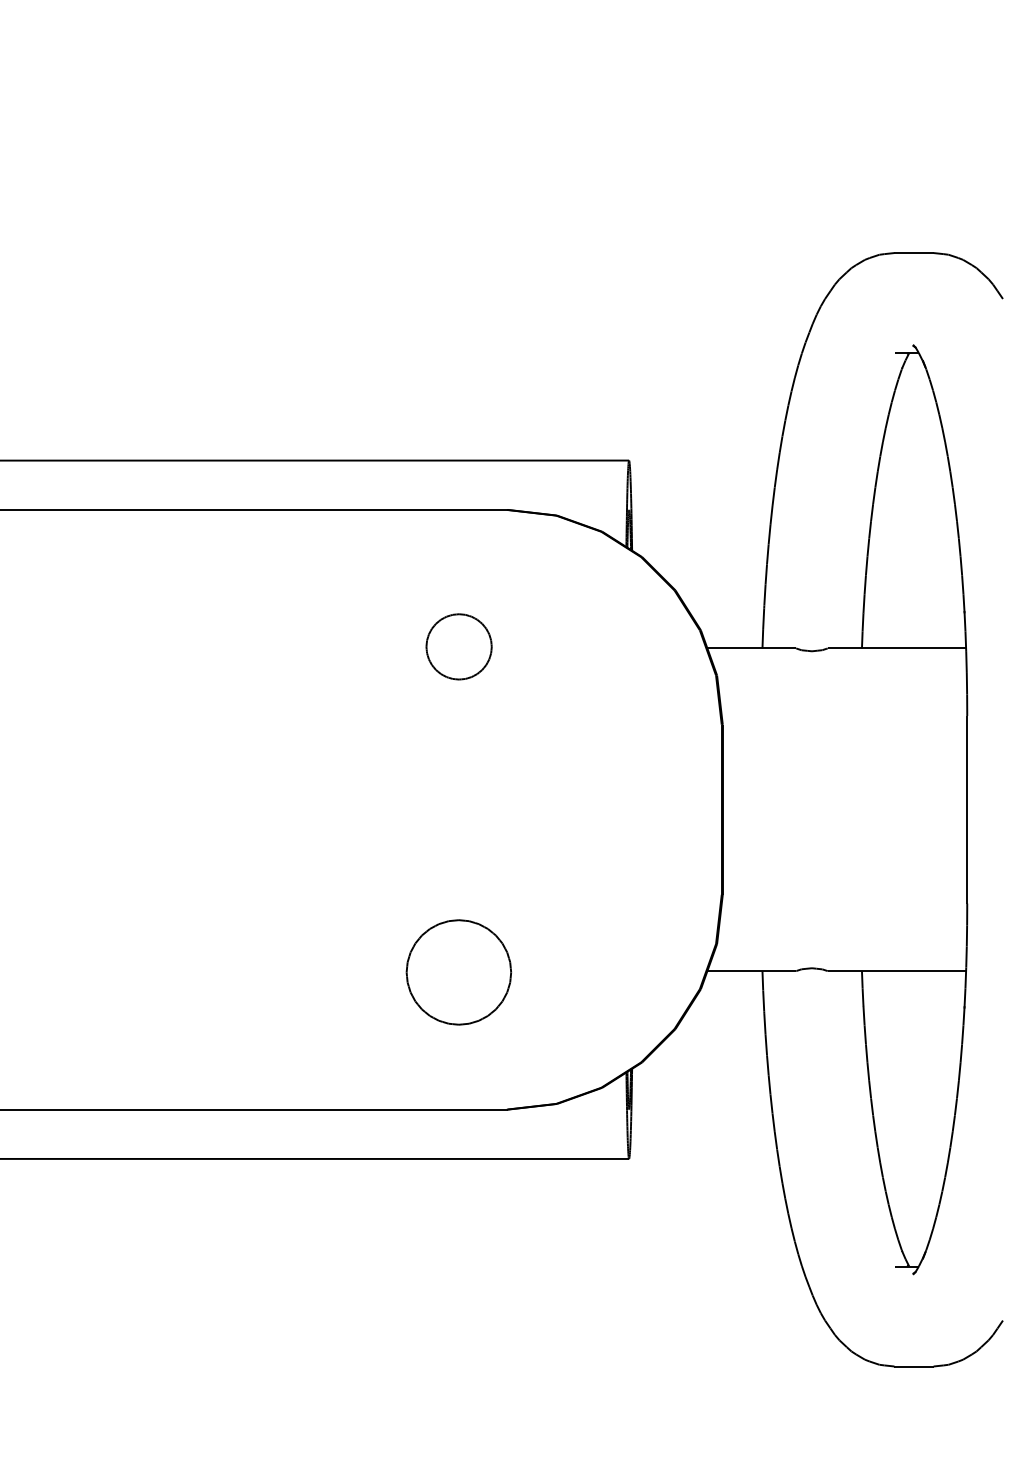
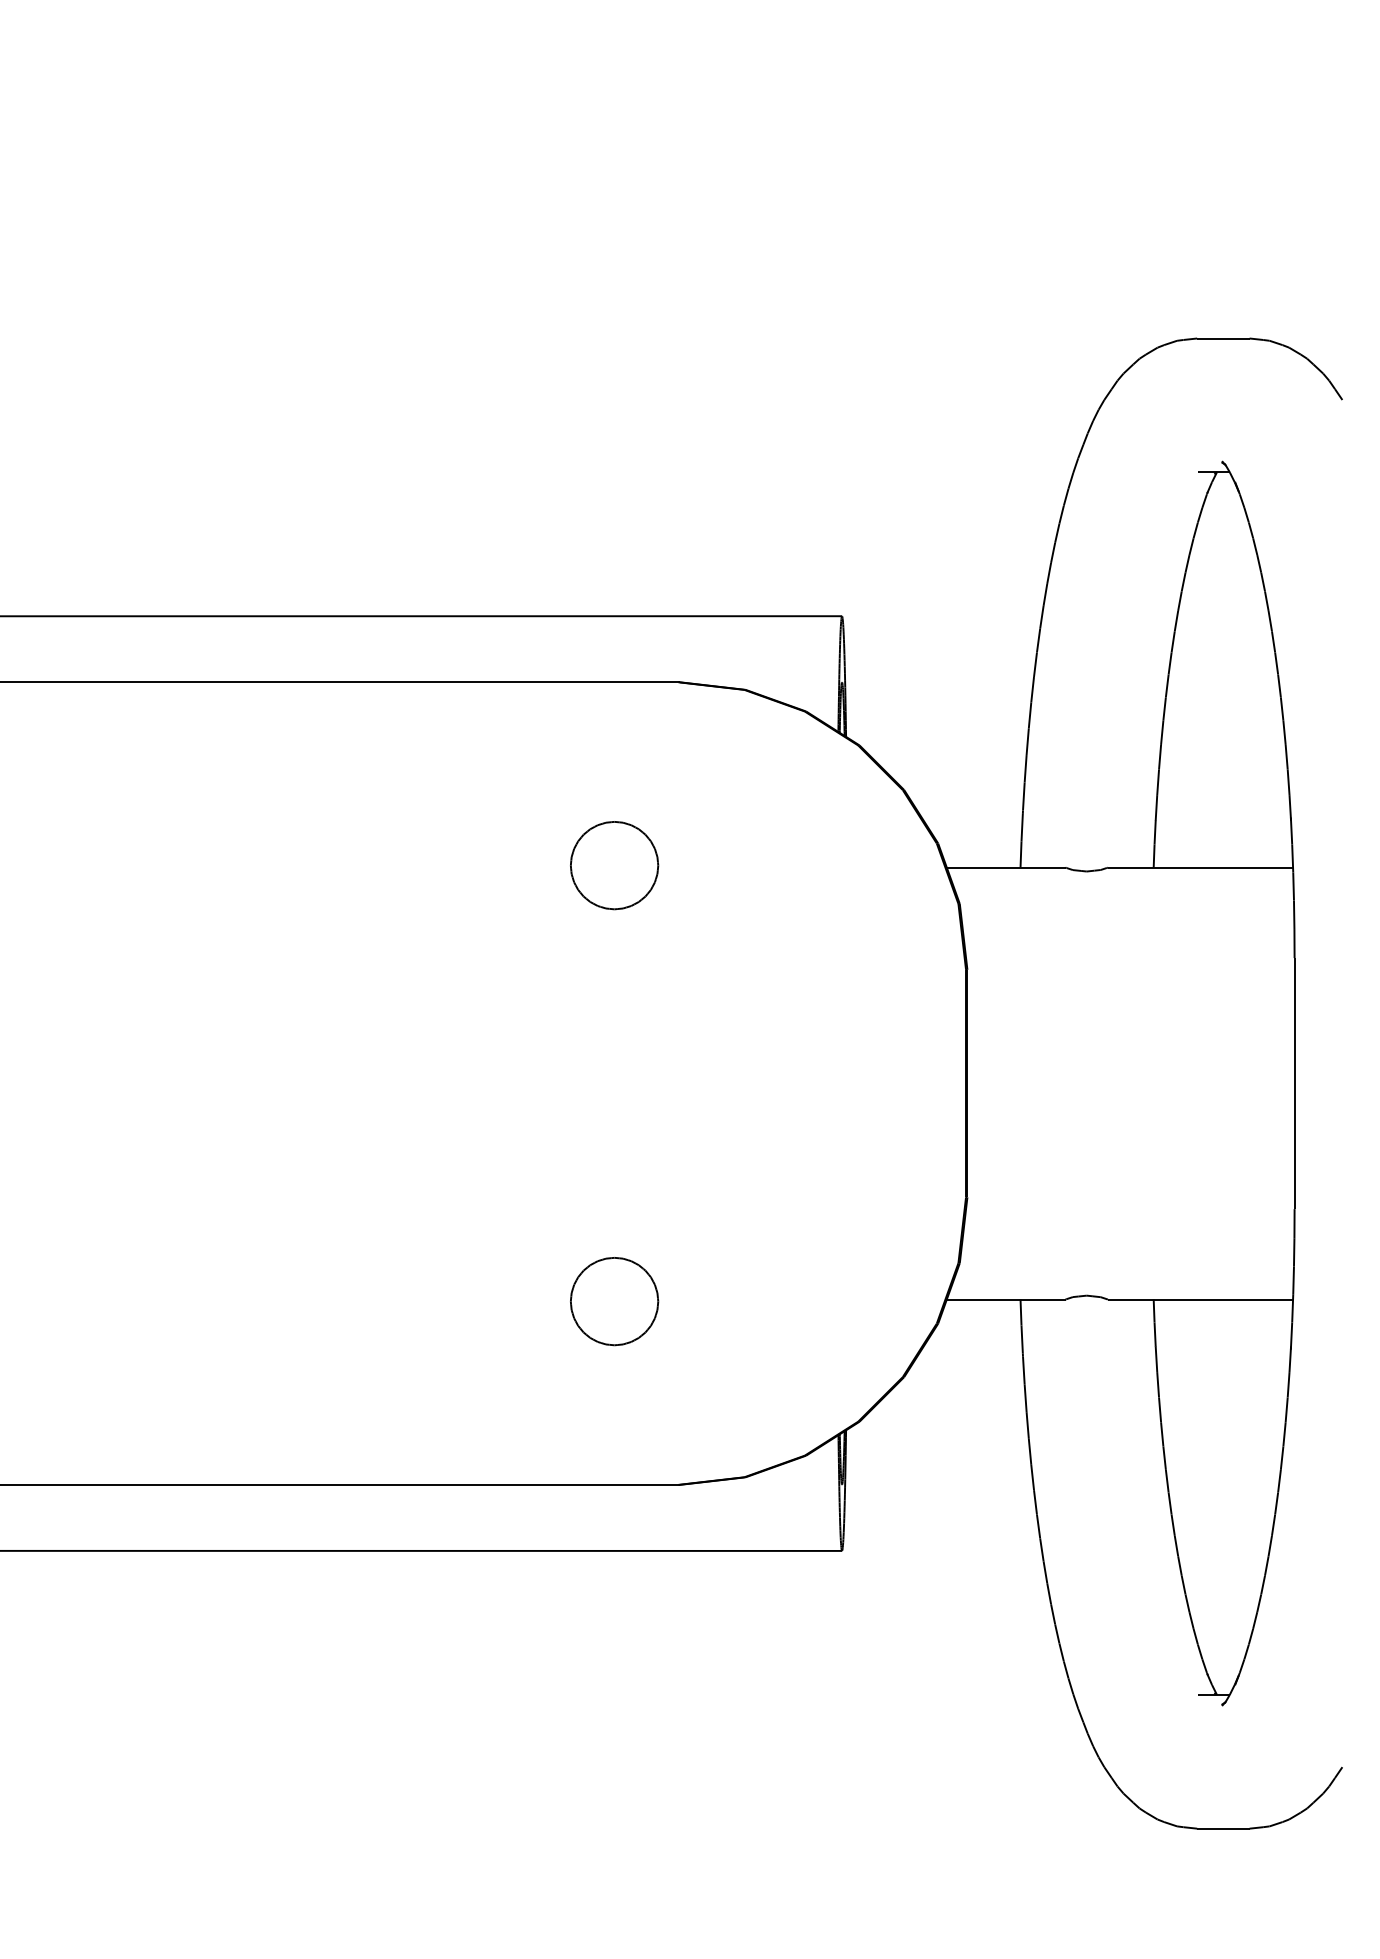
part: (459, 972) -> (614, 1301), size x0.62

